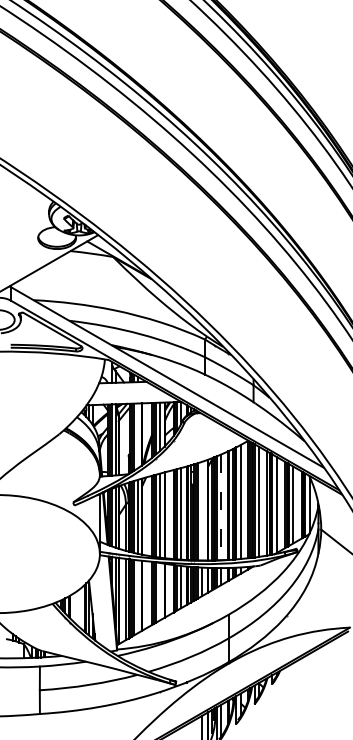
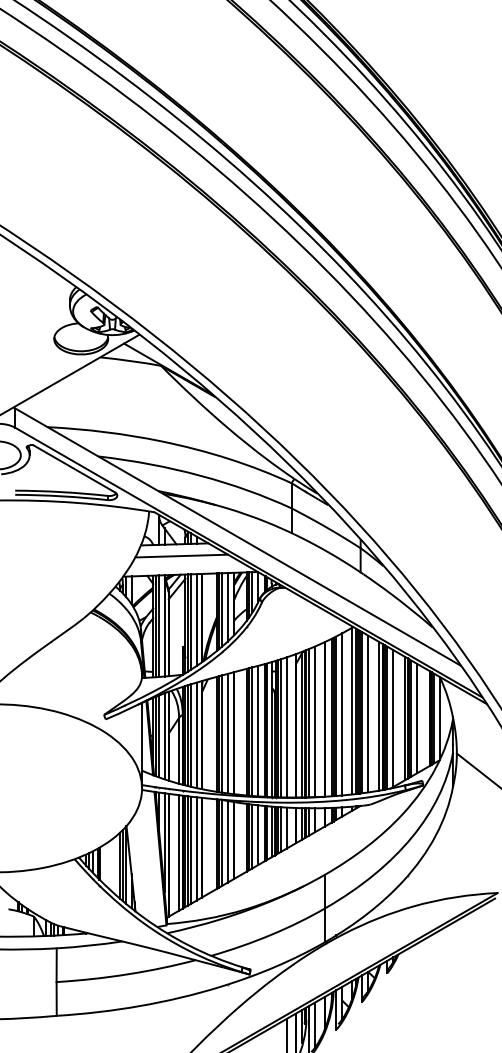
line: (127, 390) -> (181, 555), added
line: (138, 436) -> (196, 620), added
line: (221, 507) -> (314, 722), dashed -> solid
line: (201, 511) -> (286, 727), added
line: (159, 591) -> (227, 841), added
line: (138, 596) -> (196, 848), added

